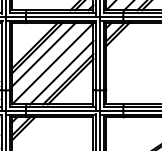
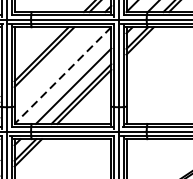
line: (43, 54) -> (51, 64), removed
line: (52, 63) -> (62, 75), solid -> dashed

